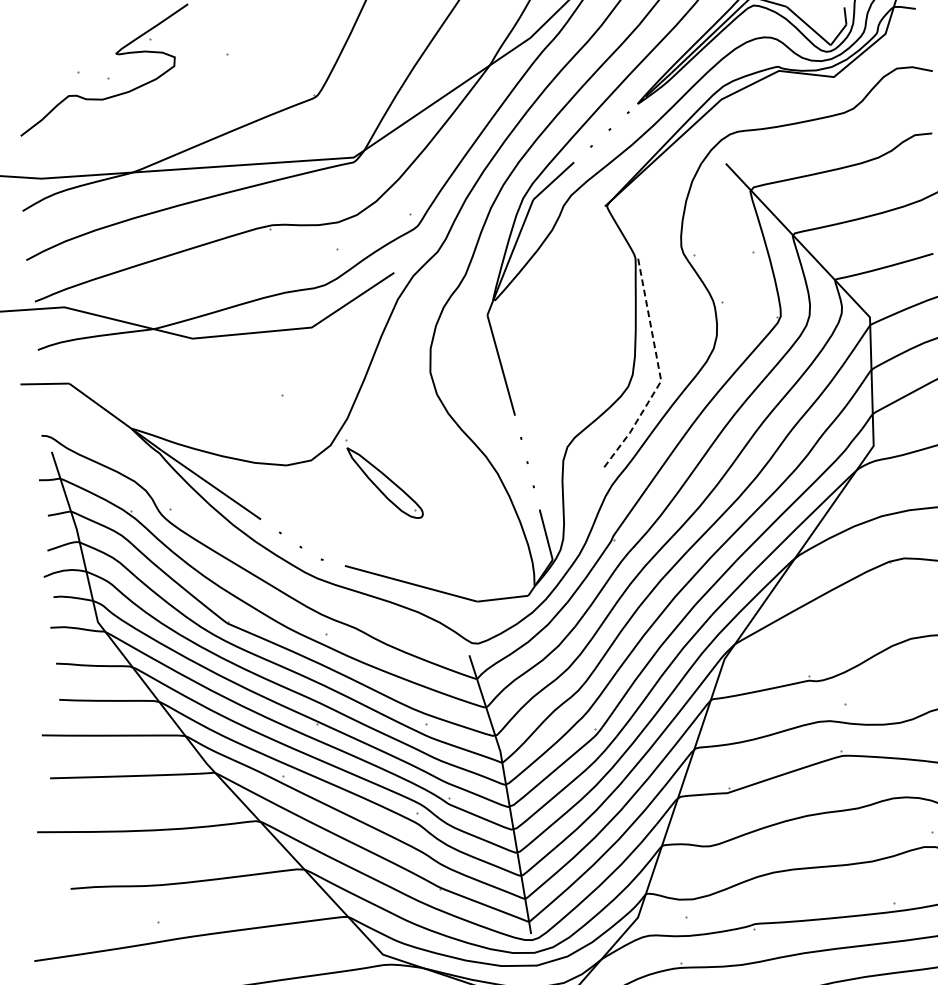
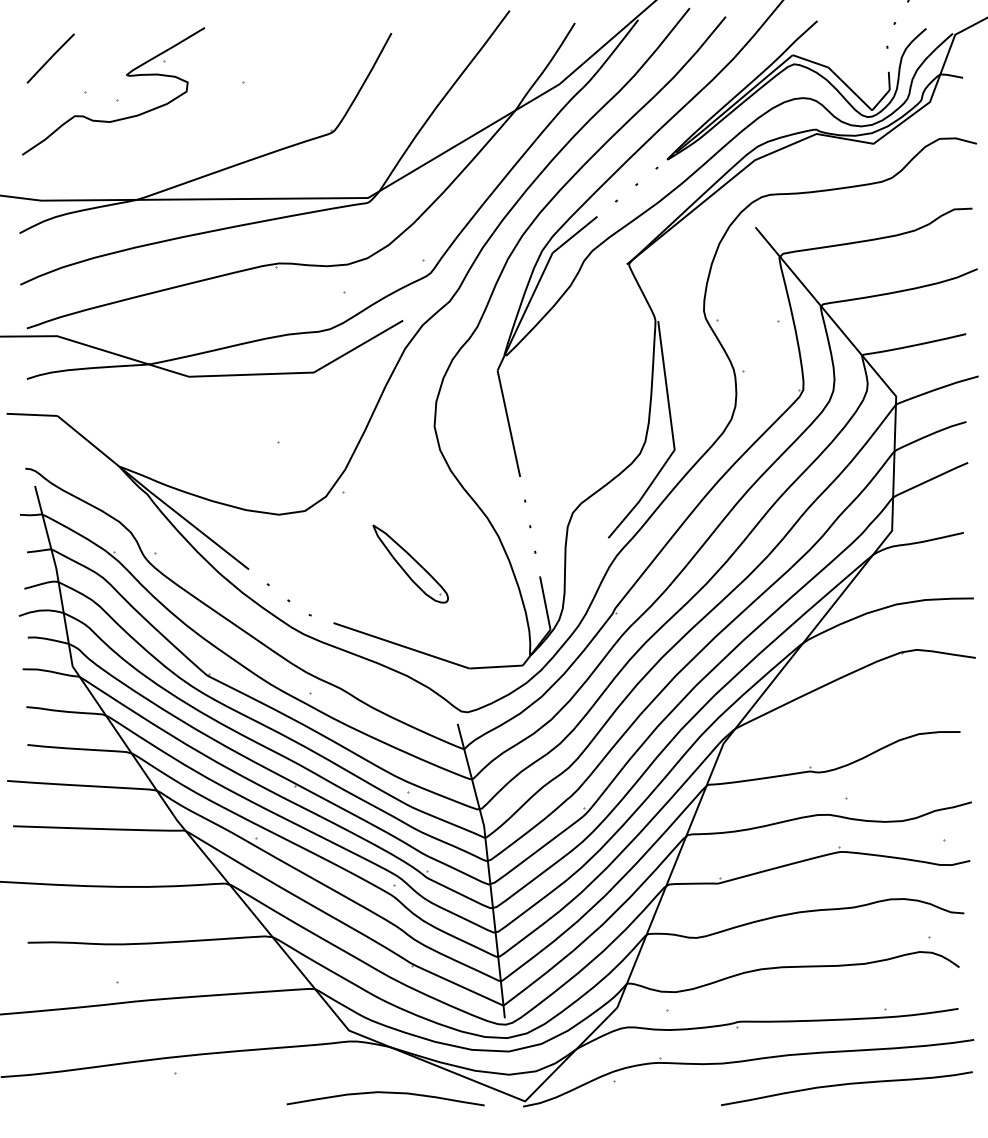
line: (42, 42) -> (50, 58), added
line: (659, 373) -> (673, 441), dashed -> solid
part: (385, 482) -> (410, 563), moved

